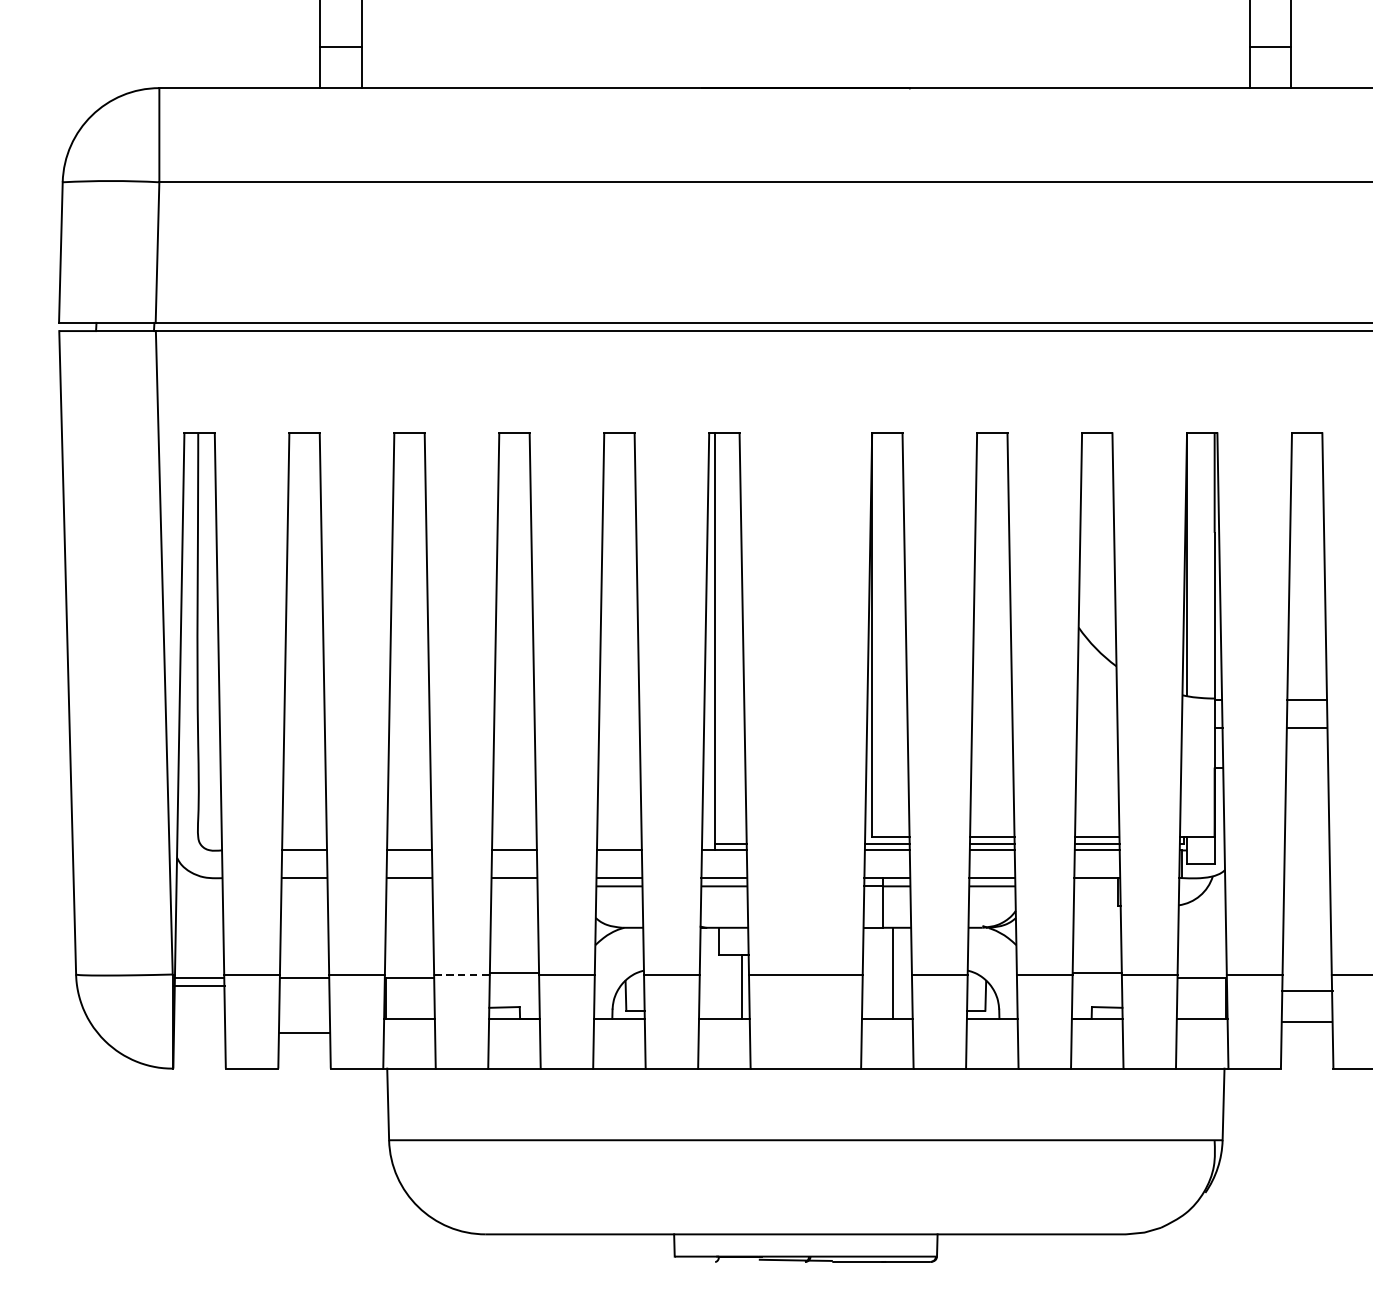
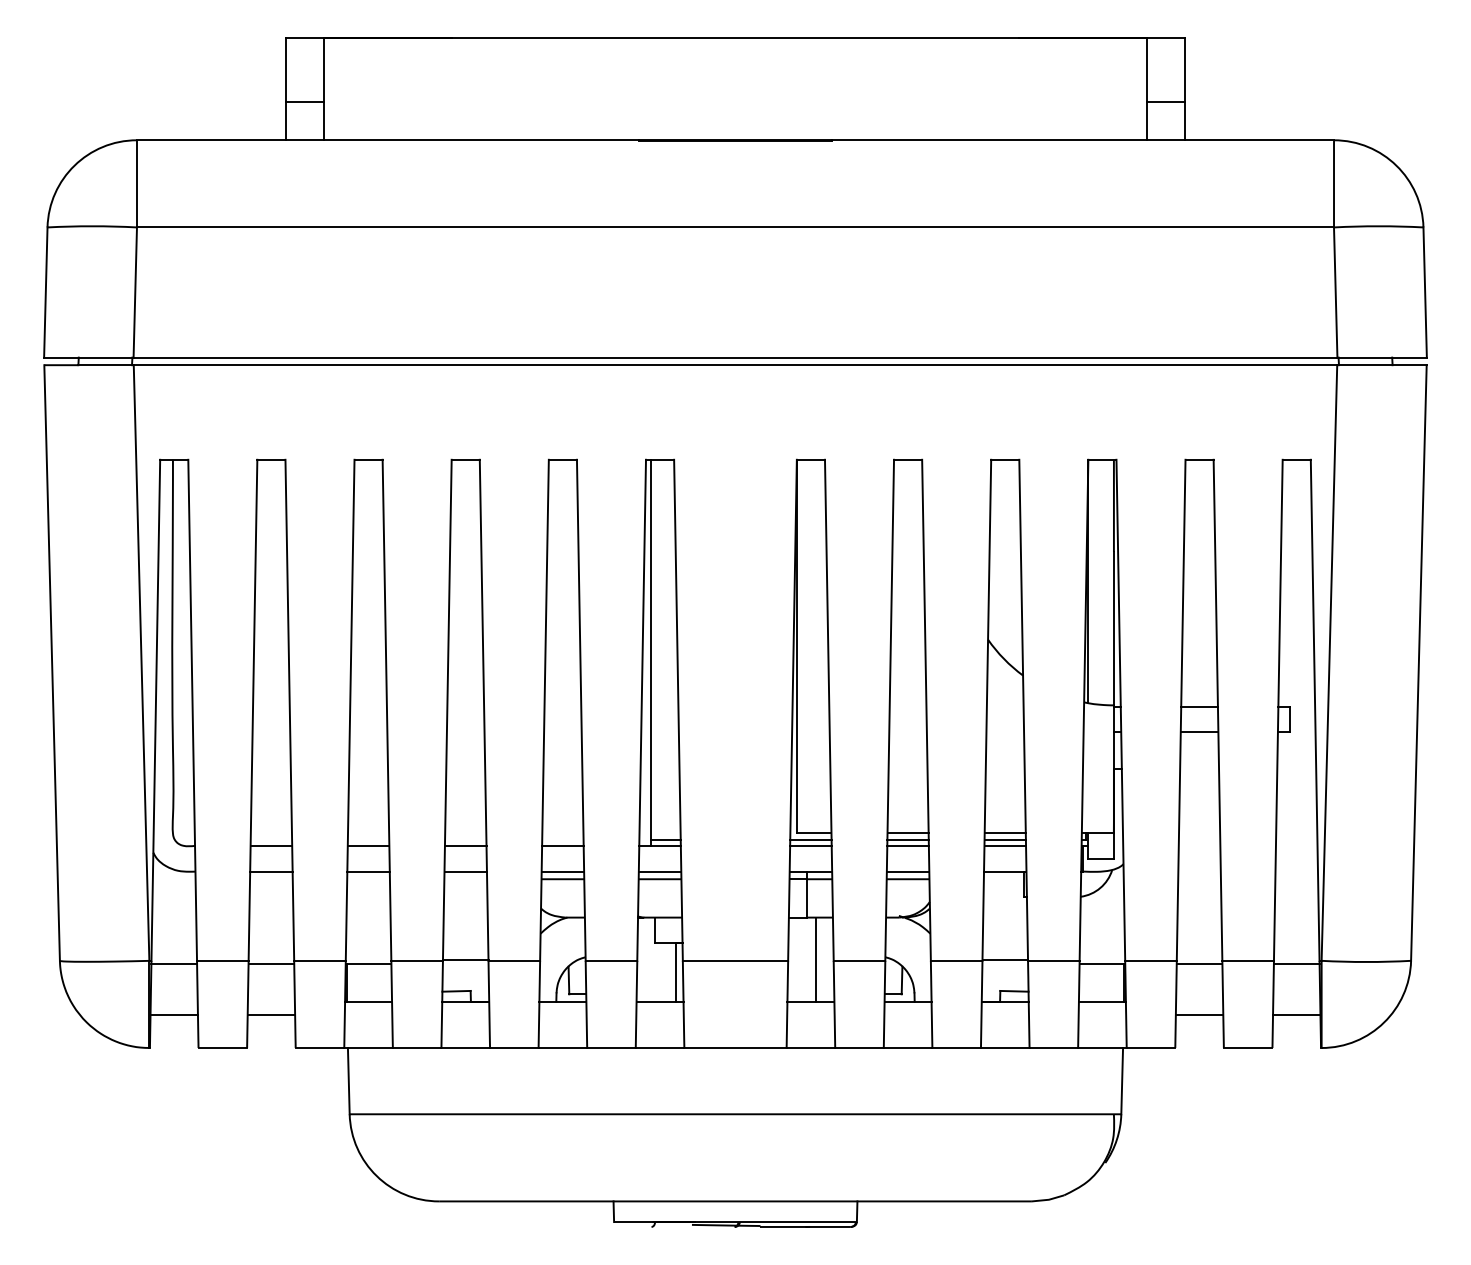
line: (462, 974) -> (417, 960), dashed -> solid
line: (198, 986) -> (173, 1014), moved
line: (1307, 990) -> (1199, 1014), moved
line: (1307, 1021) -> (1199, 963), moved

